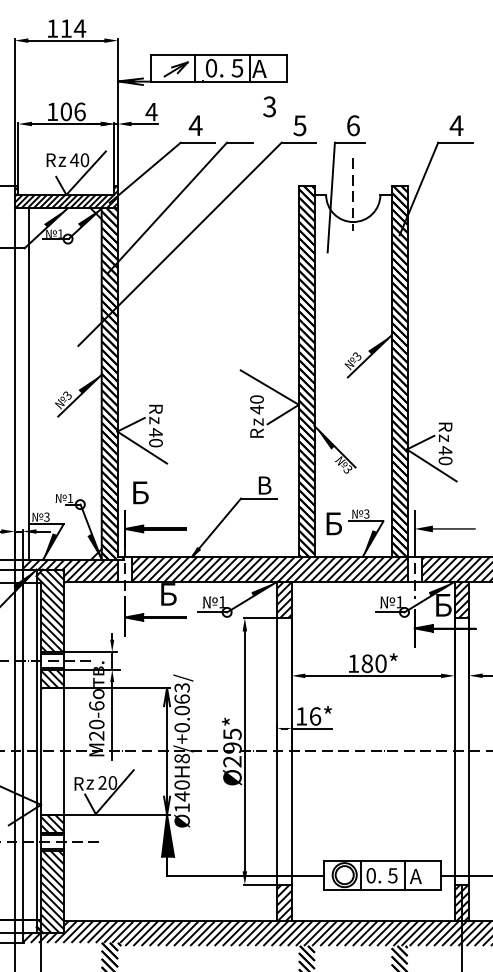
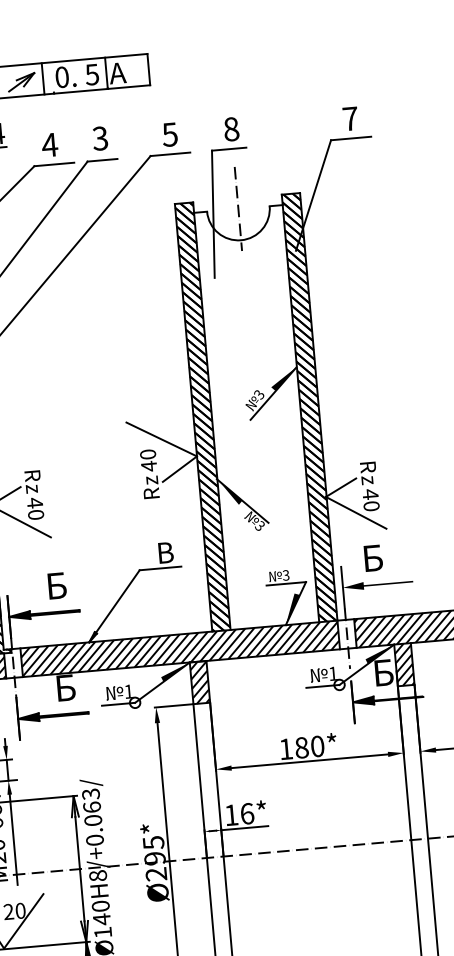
text: (269, 106) -> (100, 138), moved
text: (353, 125) -> (231, 128), 6 -> 8
text: (456, 125) -> (350, 118), 4 -> 7
text: (140, 492) -> (56, 585), moved
text: (333, 523) -> (372, 557), moved

